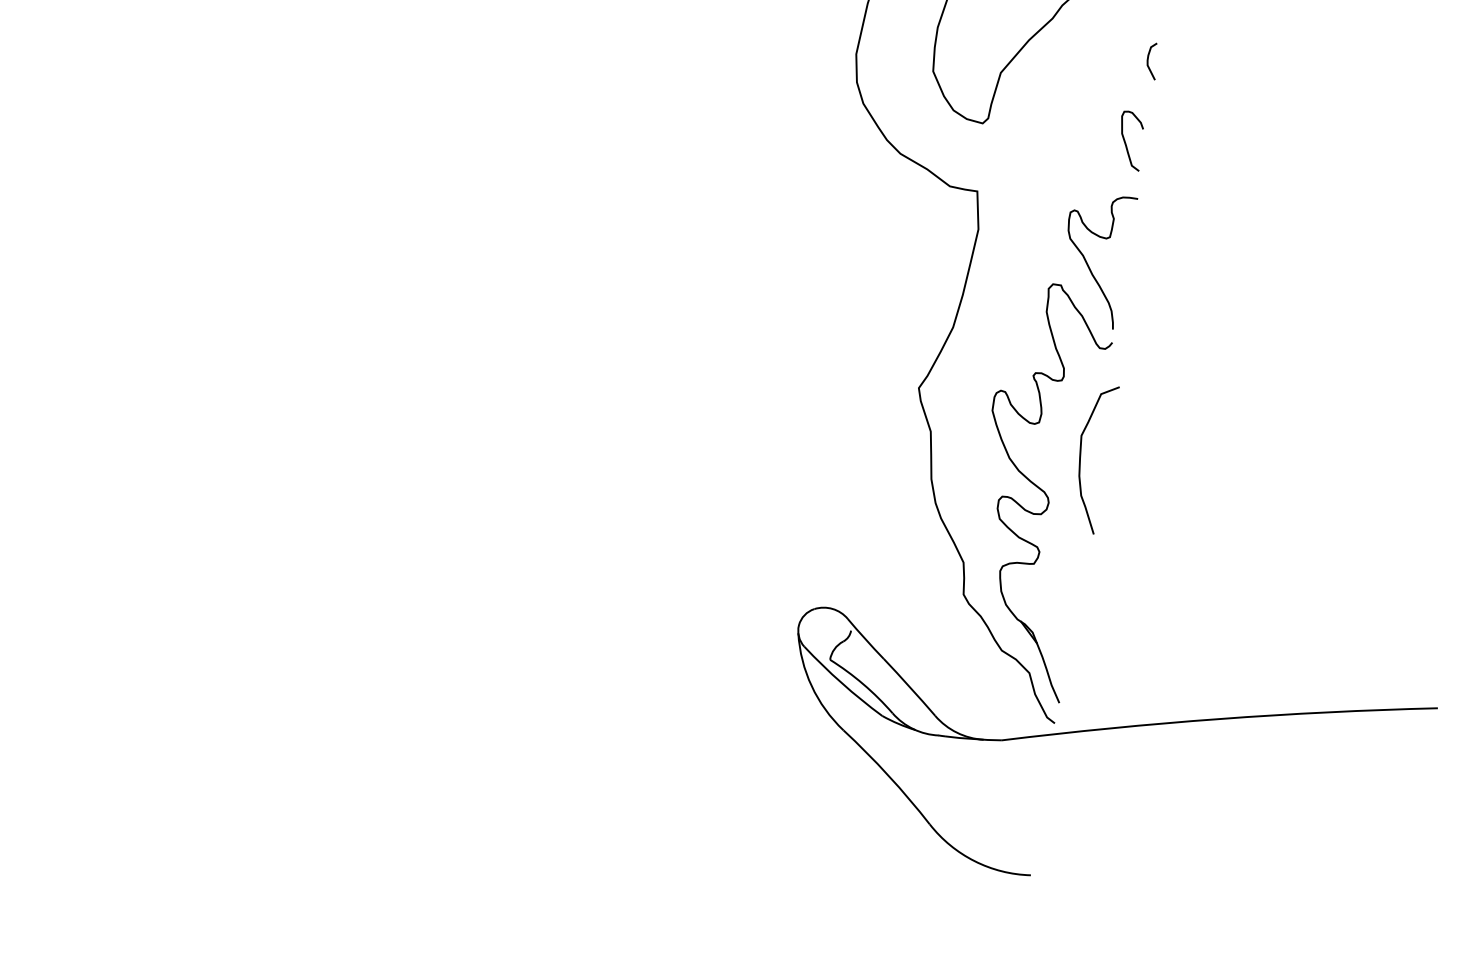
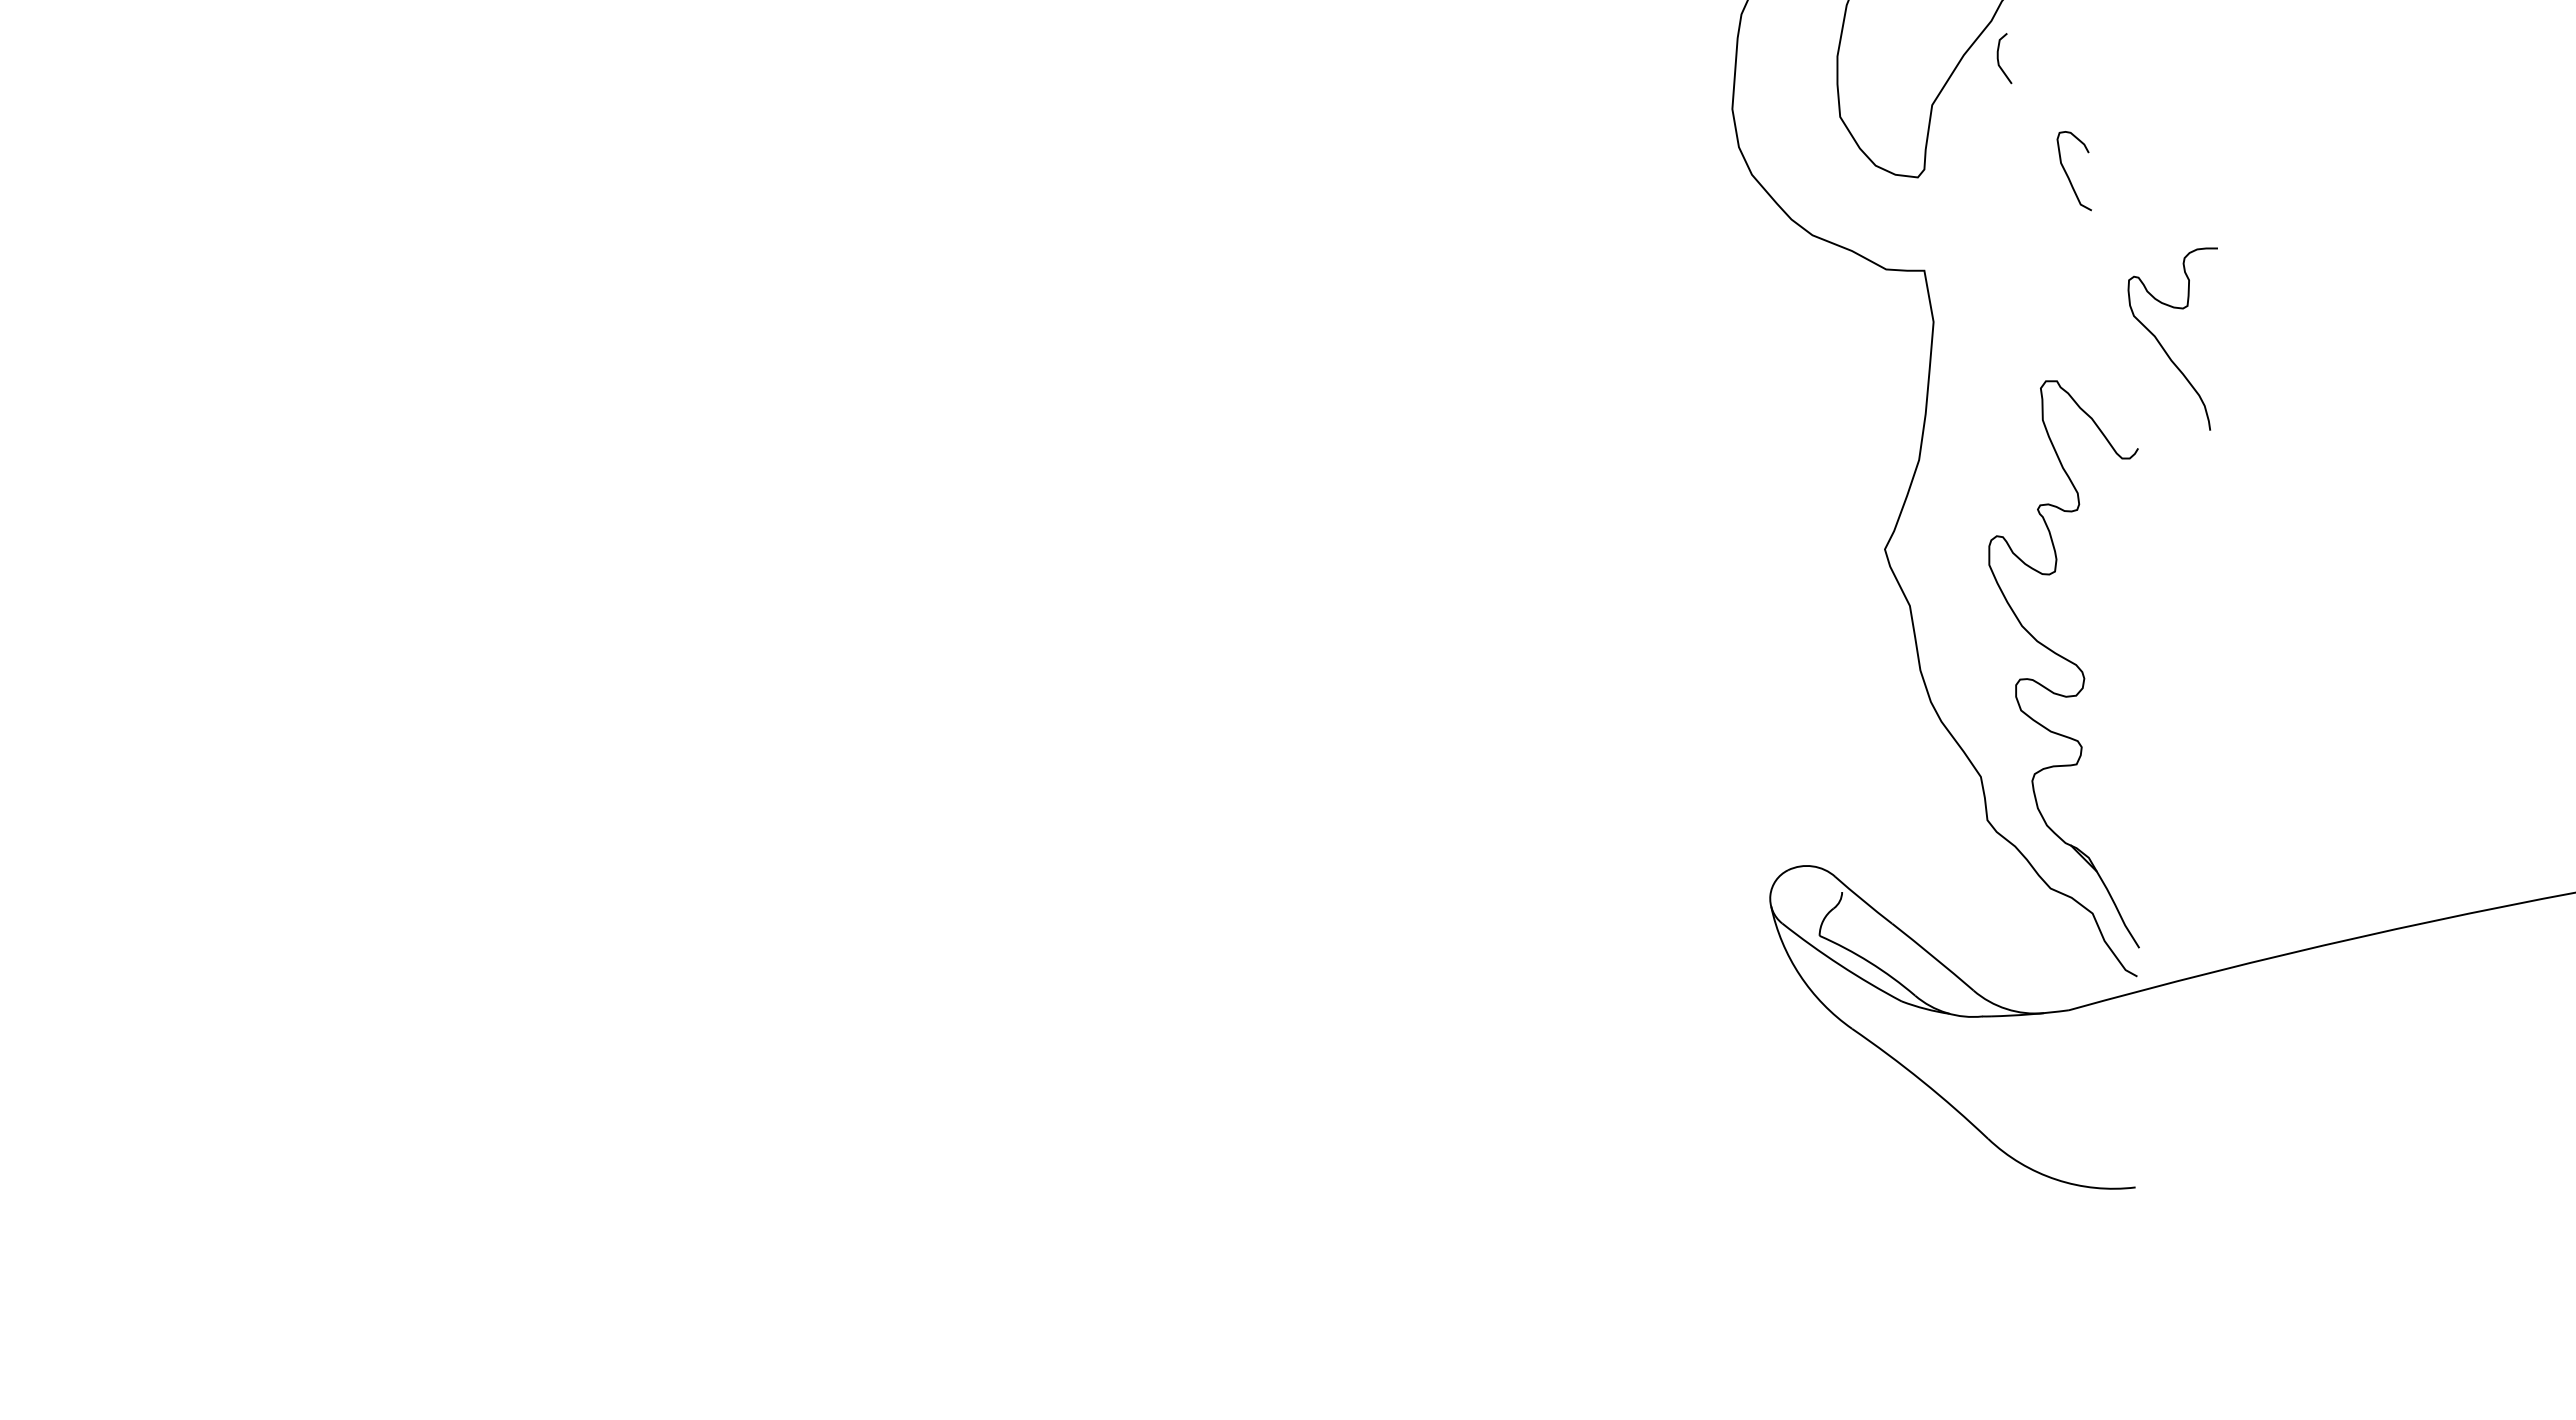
curve: (1148, 62) -> (1999, 61), moved
curve: (1125, 141) -> (2067, 173), moved
curve: (1087, 263) -> (2162, 345), moved
curve: (1080, 456) -> (2118, 609), removed

